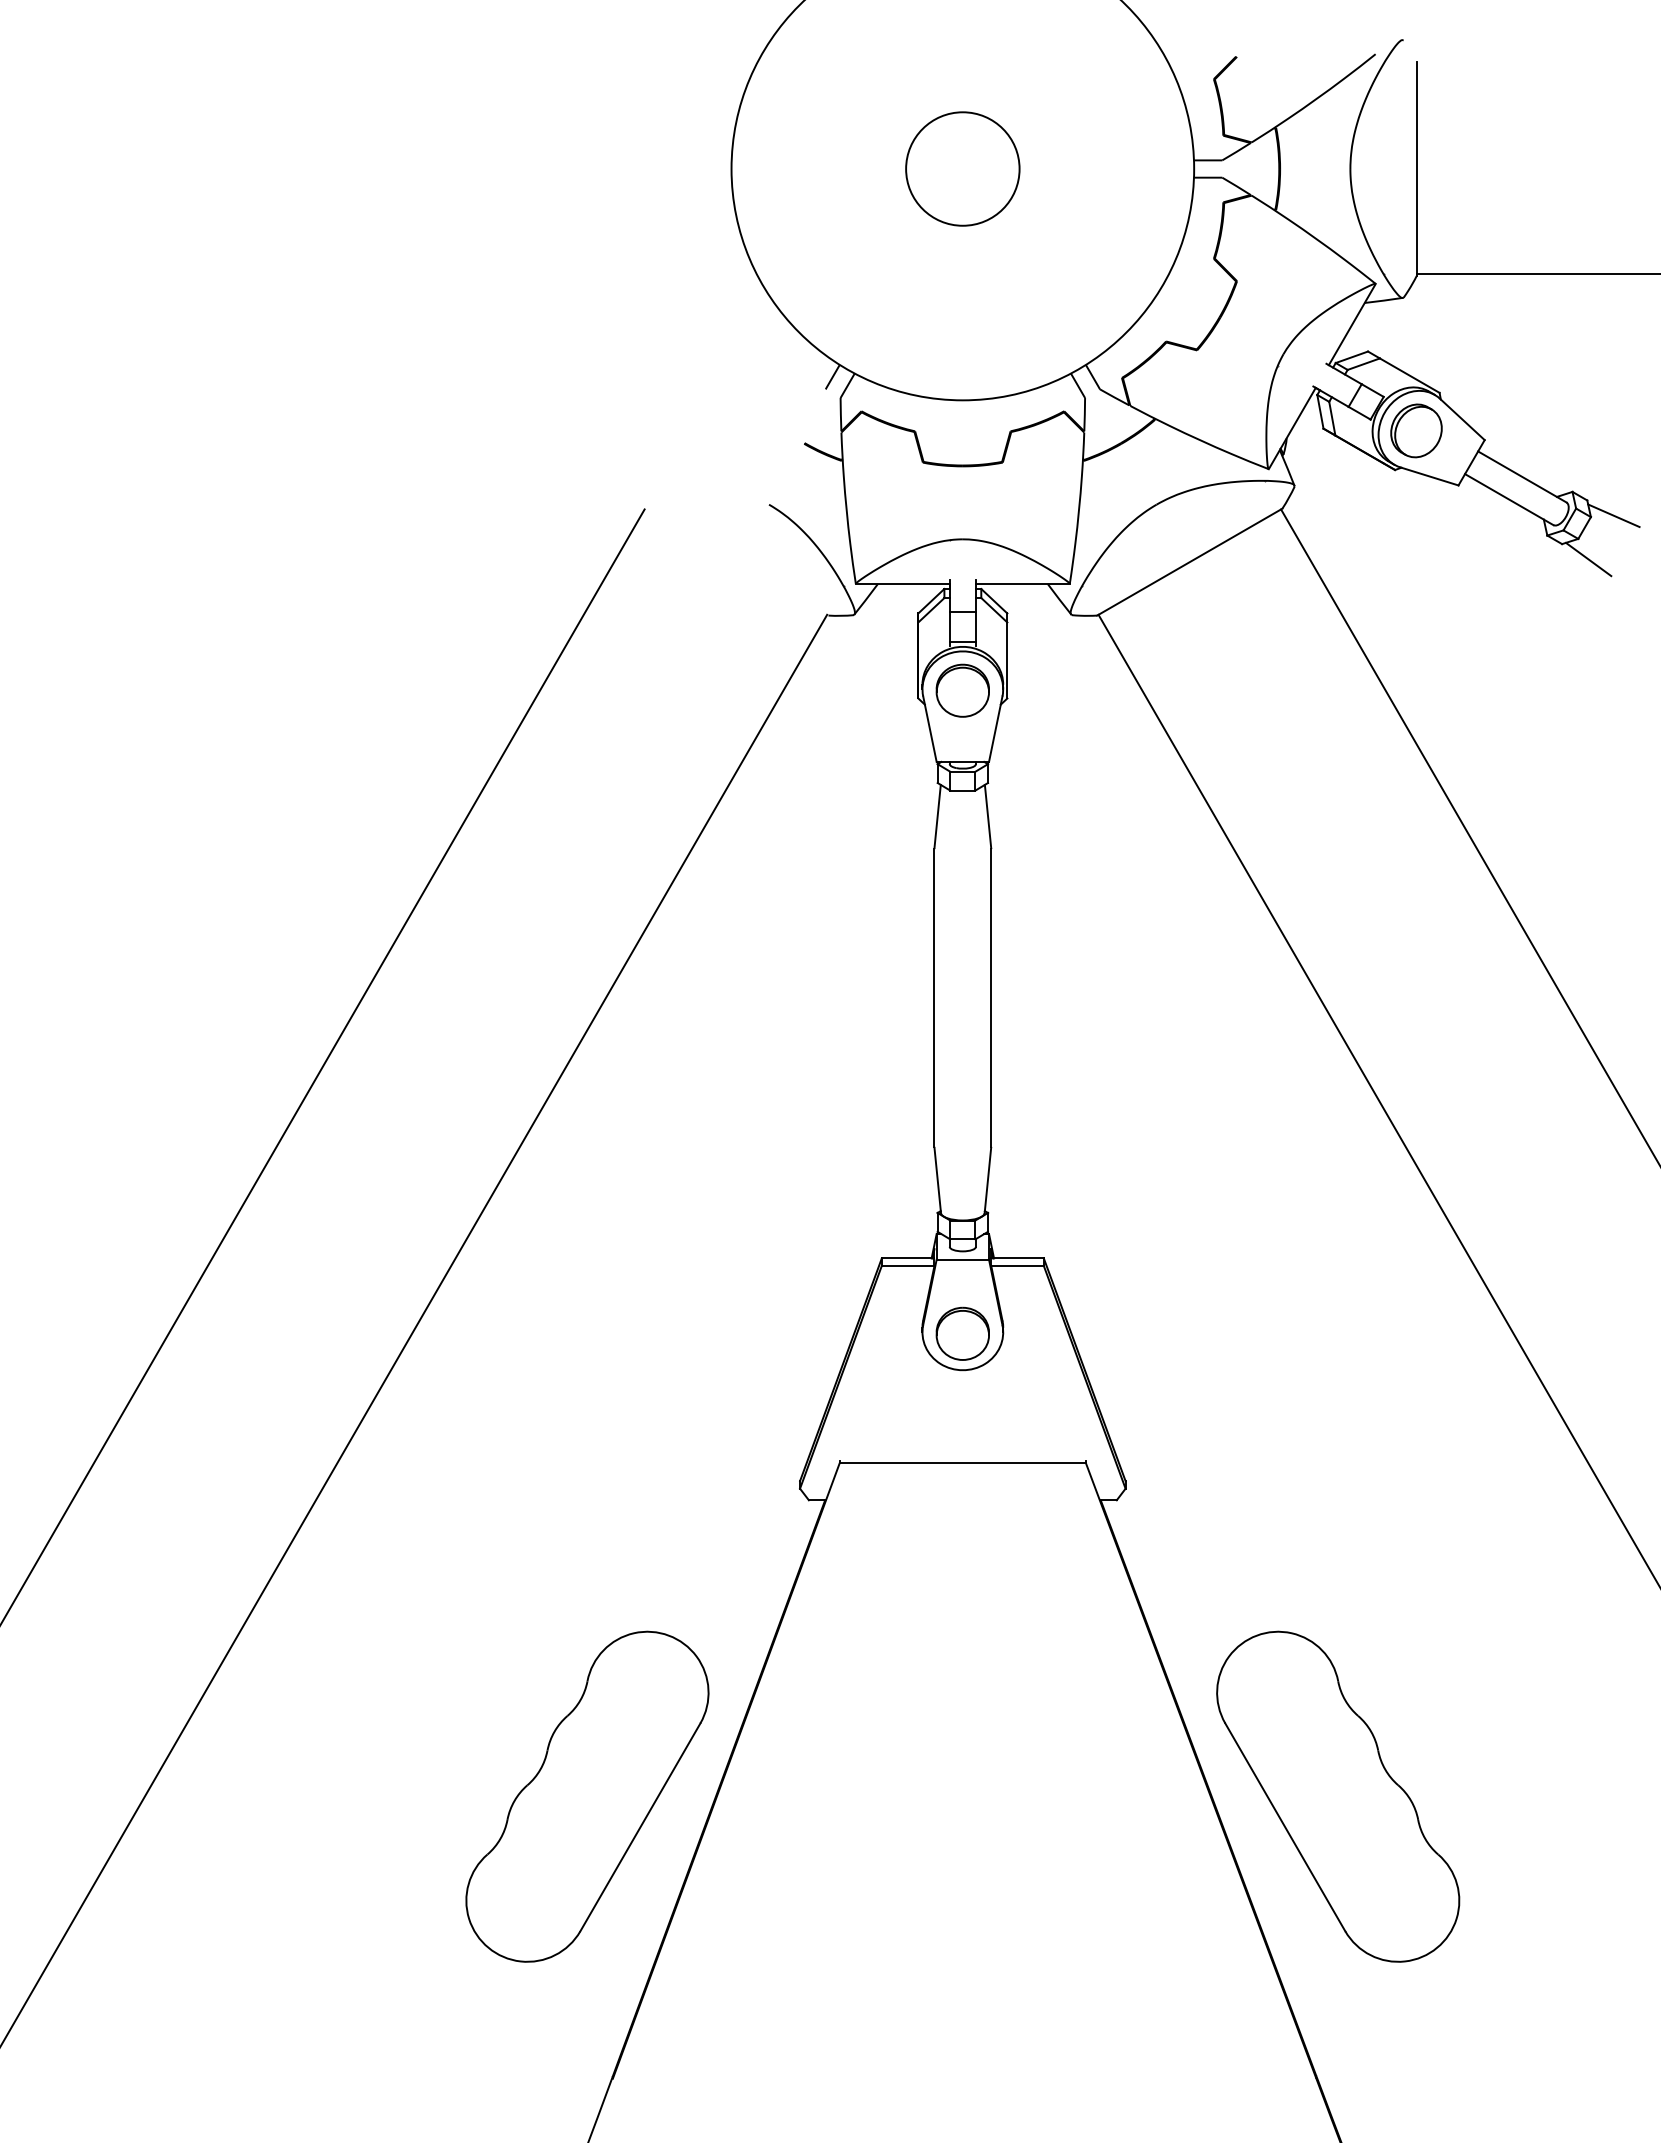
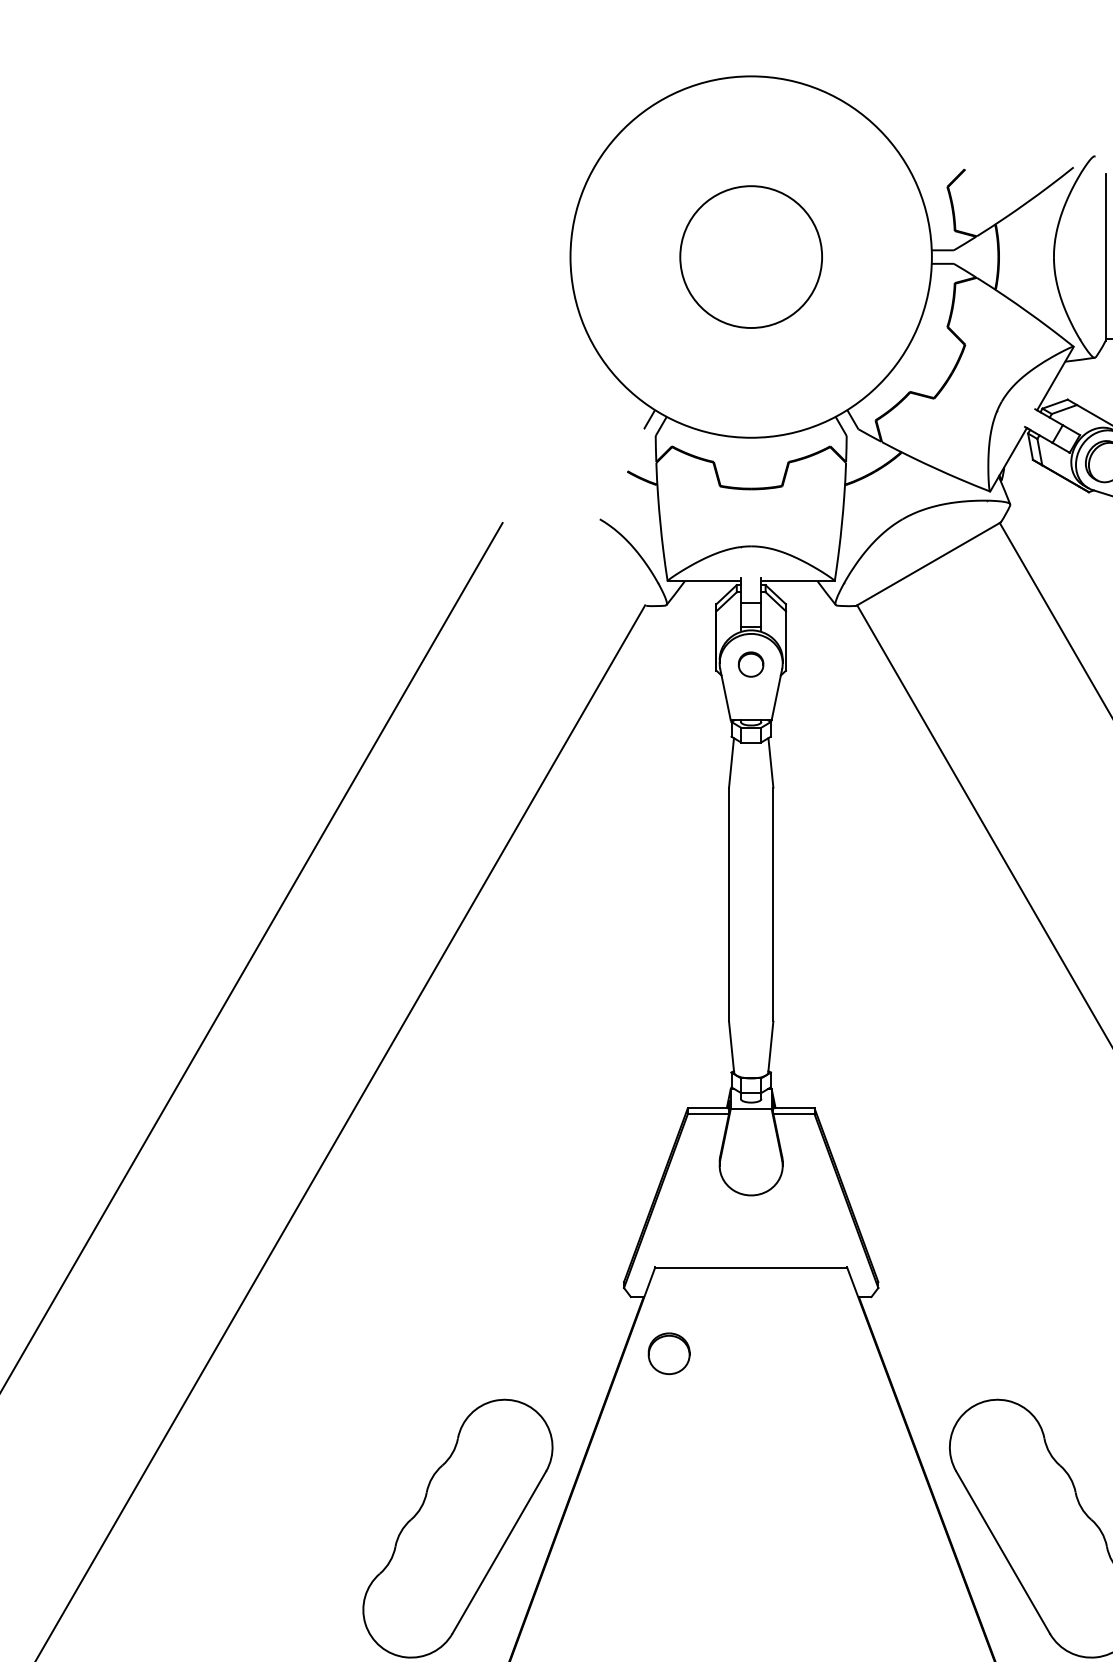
circle: (962, 168) -> (750, 256), size x1.6
part: (962, 690) -> (750, 664), size x0.6
part: (962, 1333) -> (668, 1353), moved

